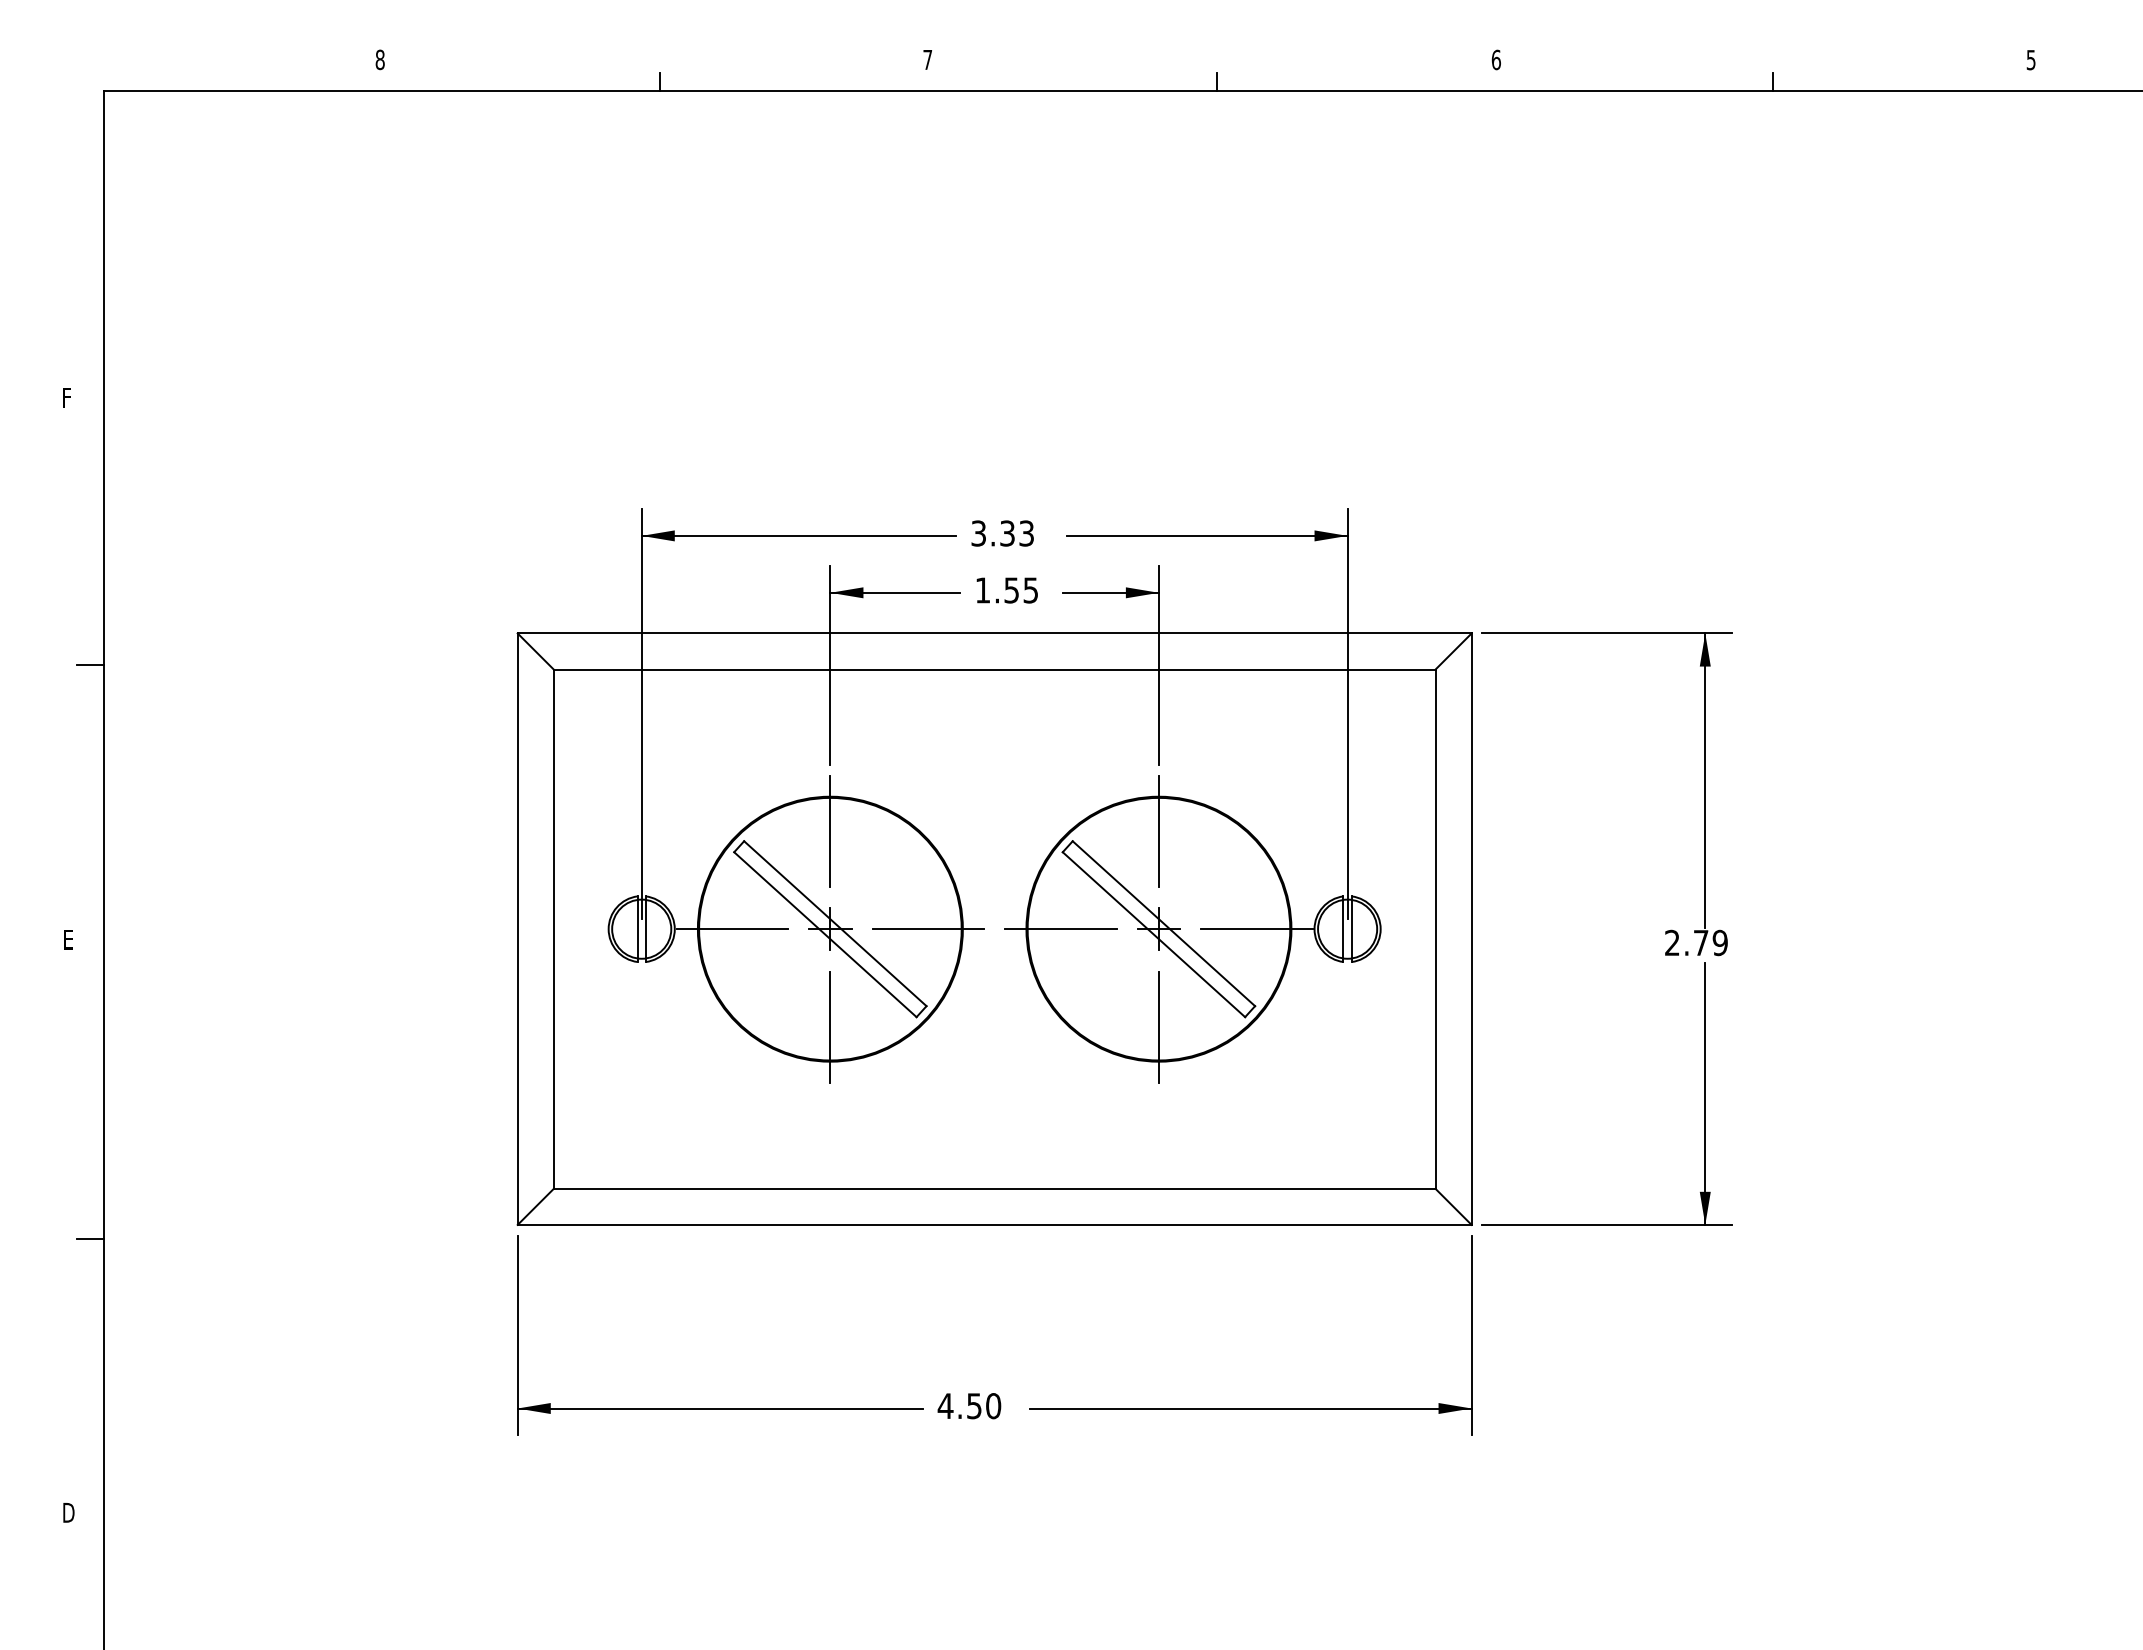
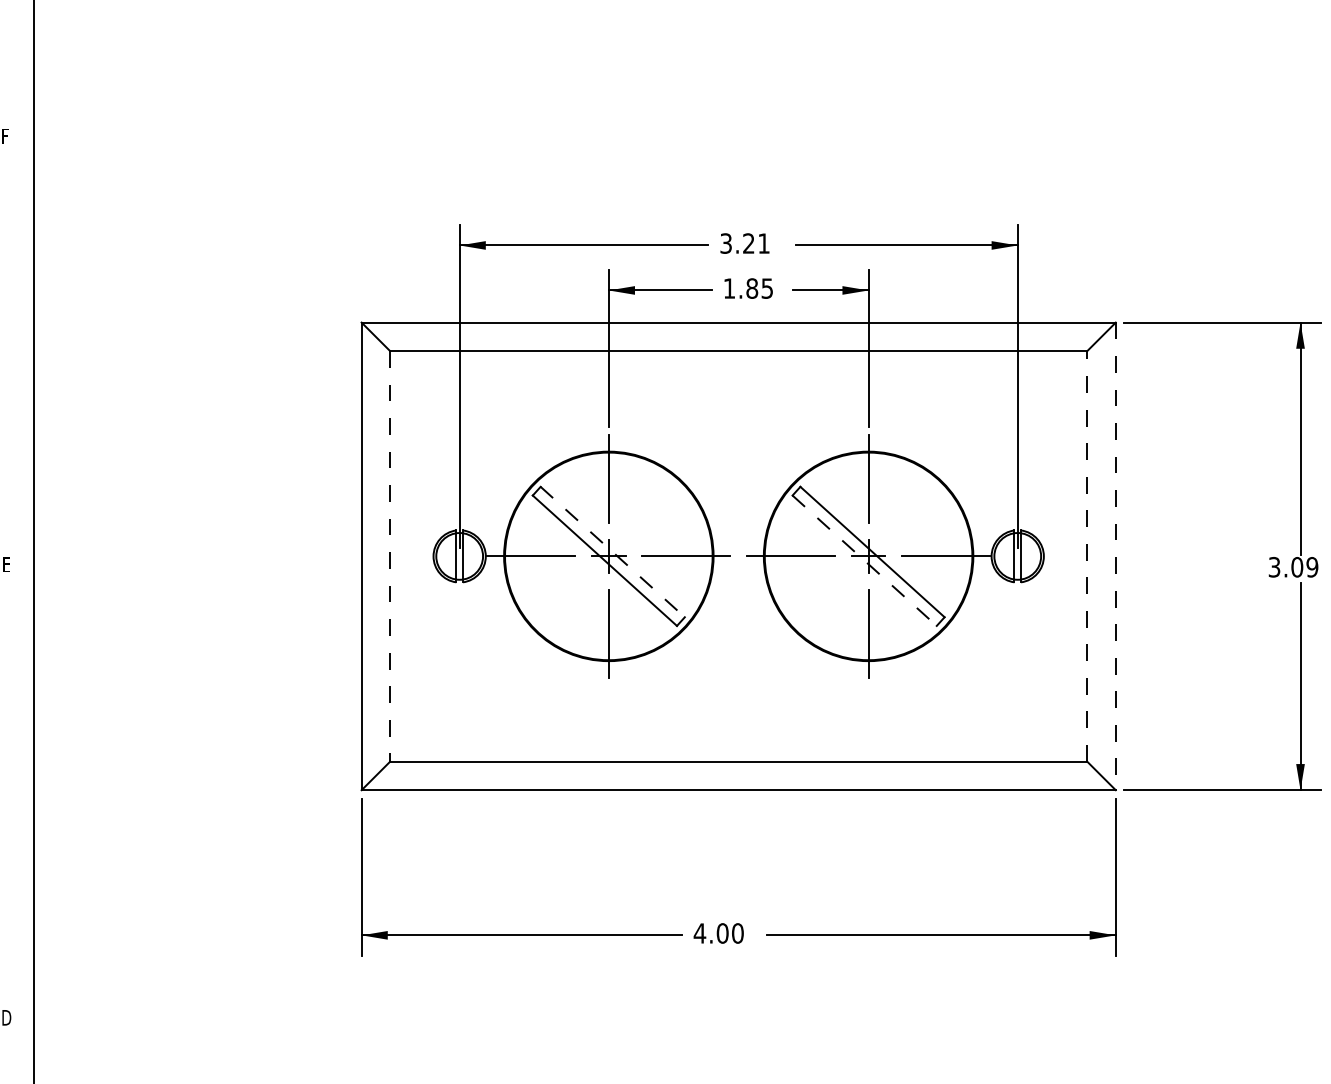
text: (1016, 533) -> (755, 243), 3.33 -> 3.21
text: (1011, 590) -> (752, 288), 1.55 -> 1.85
line: (90, 664) -> (23, 347), removed
line: (835, 923) -> (612, 551), solid -> dashed
line: (553, 929) -> (389, 556), solid -> dashed
line: (1435, 929) -> (1087, 556), solid -> dashed
line: (1471, 929) -> (1115, 556), solid -> dashed
line: (1153, 934) -> (864, 560), solid -> dashed
text: (1686, 942) -> (1285, 566), 2.79 -> 3.09
line: (90, 1238) -> (23, 800), removed
text: (974, 1406) -> (722, 933), 4.50 -> 4.00

